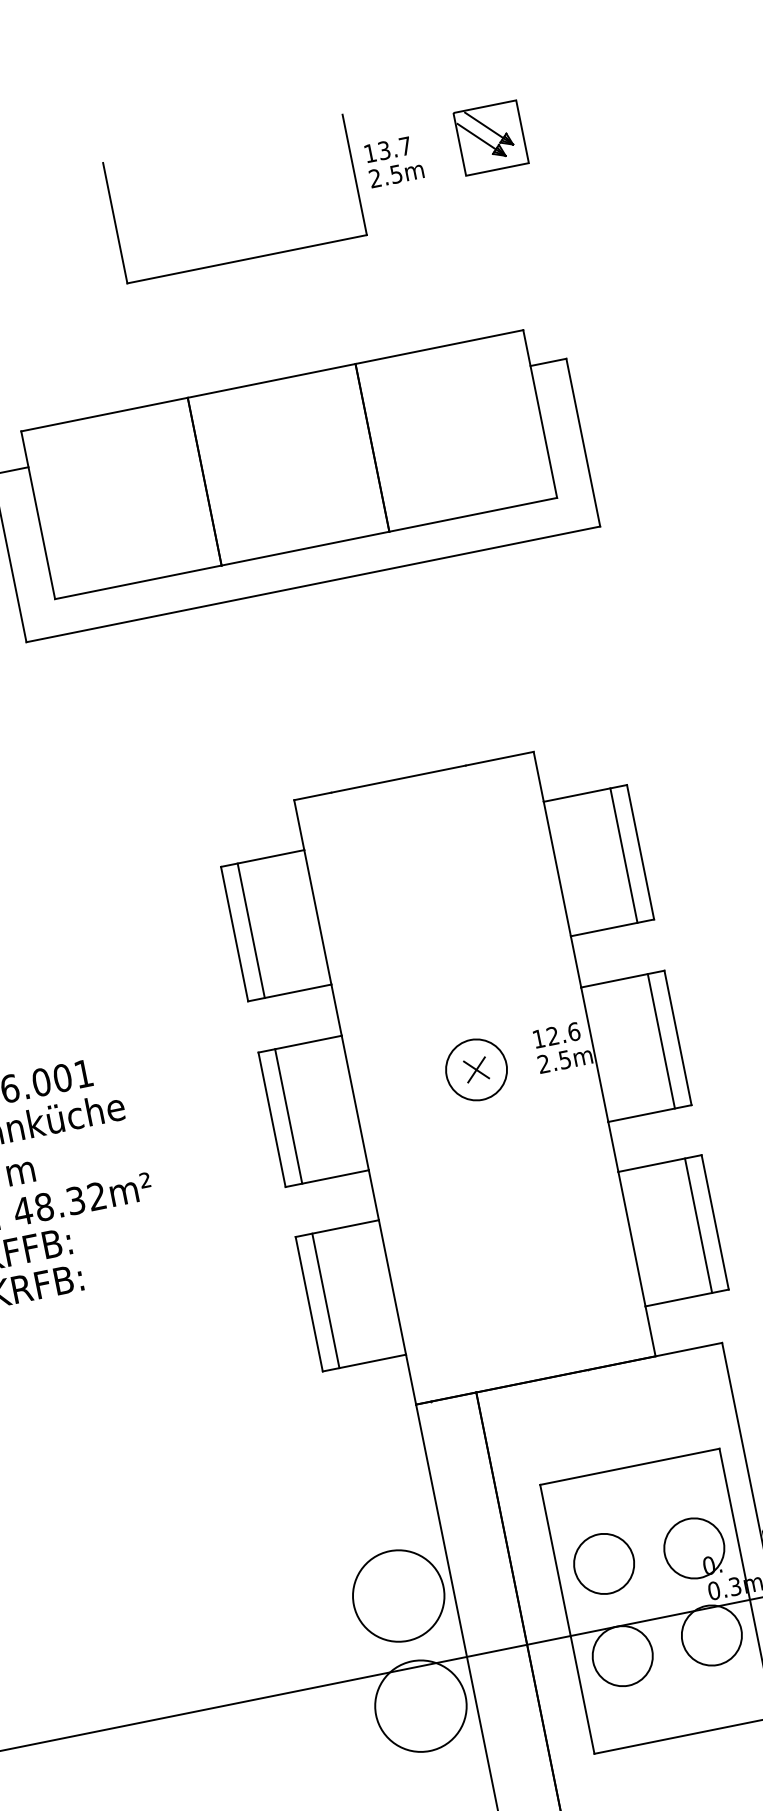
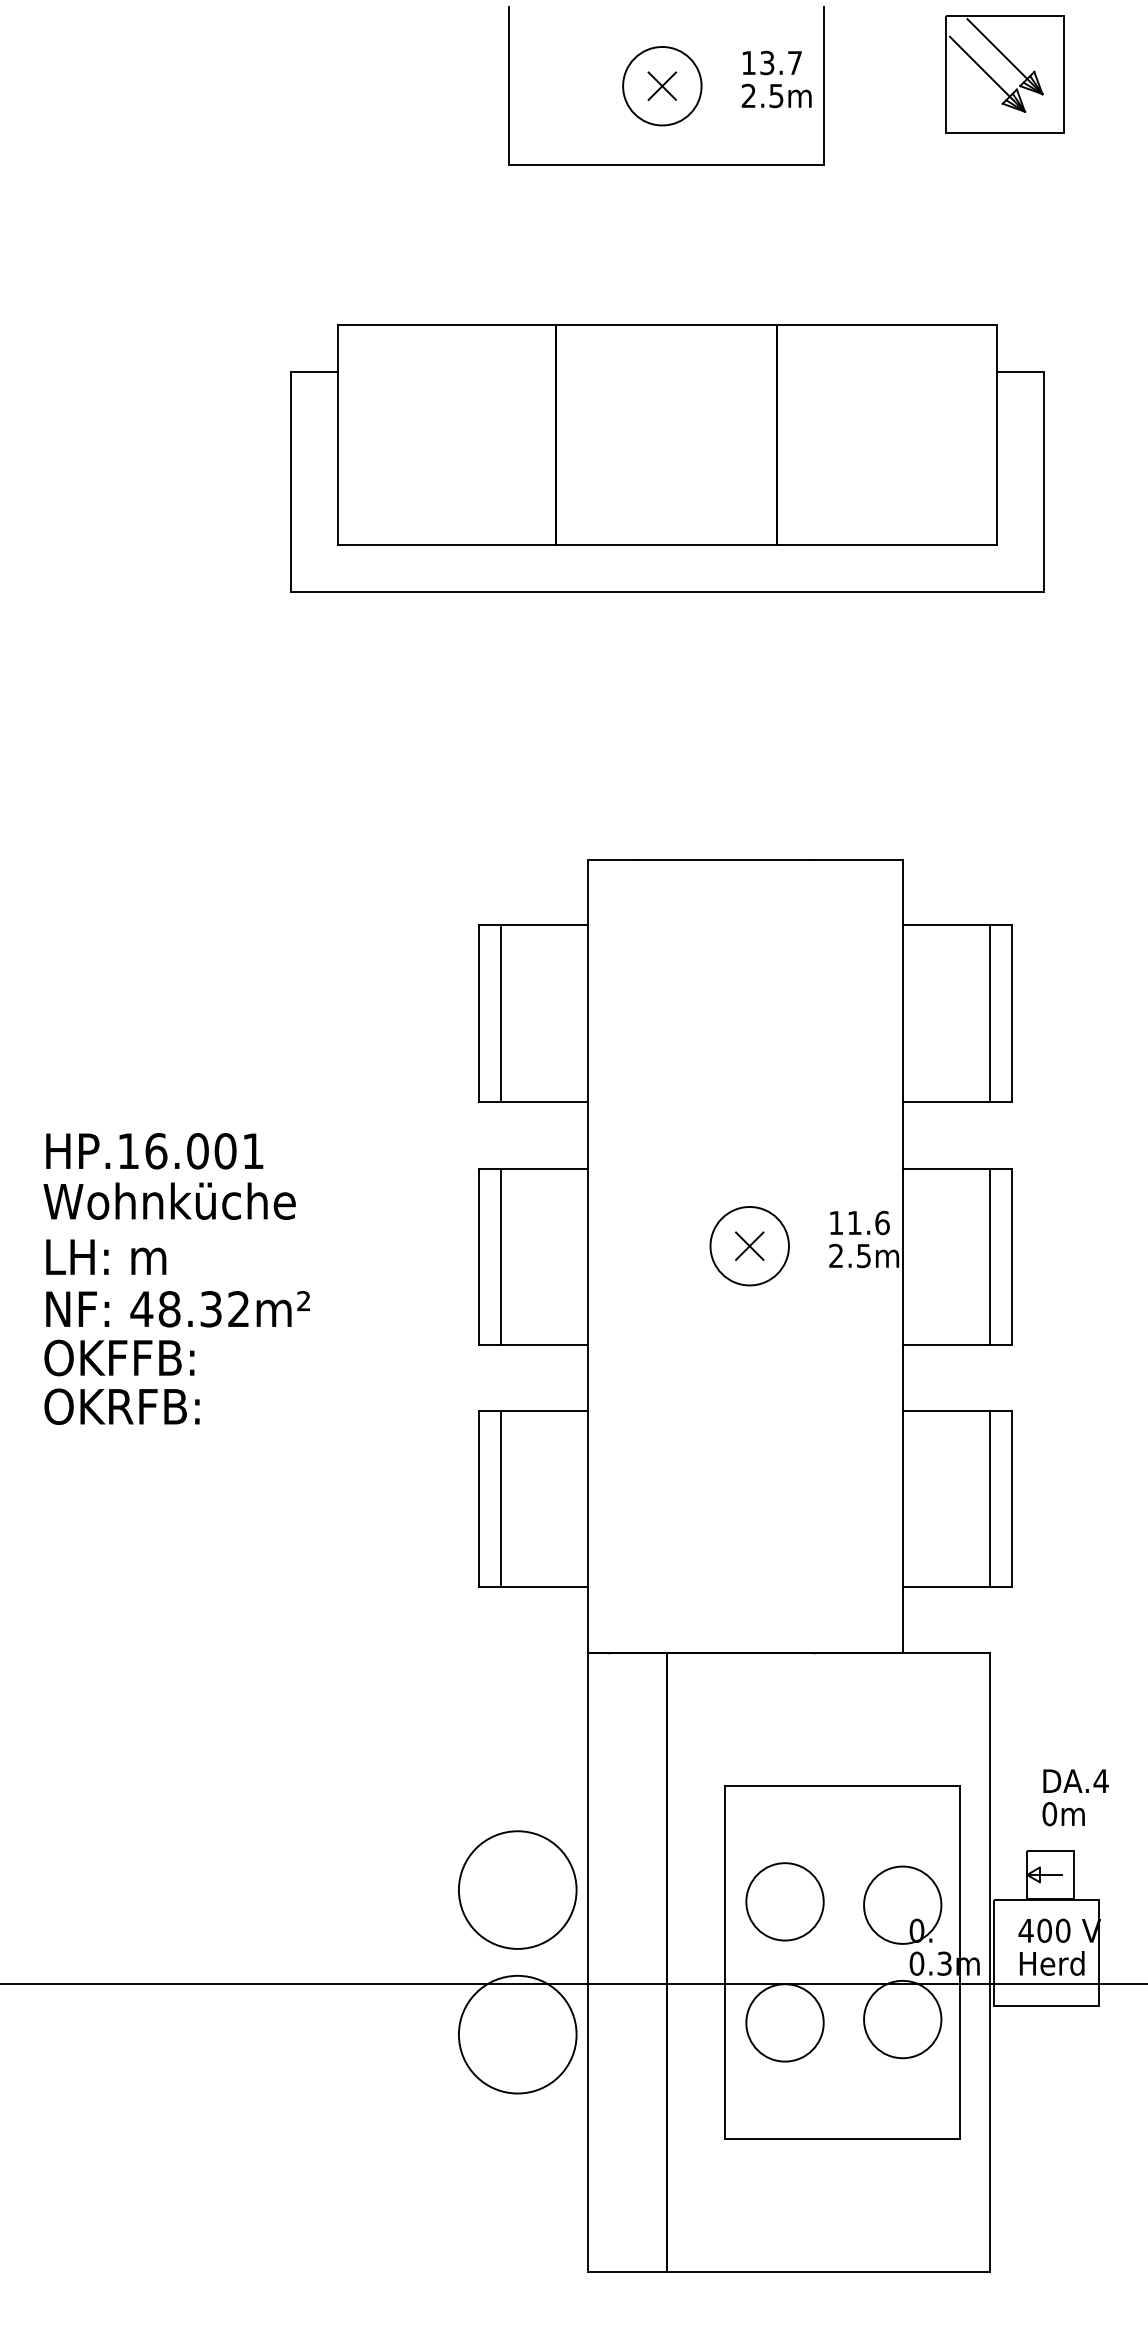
part: (490, 138) -> (1004, 74), size x1.43
text: (393, 161) -> (776, 79), moved
part: (231, 199) -> (662, 86), added
text: (552, 1035) -> (854, 1222), 12.6 -> 11.6

